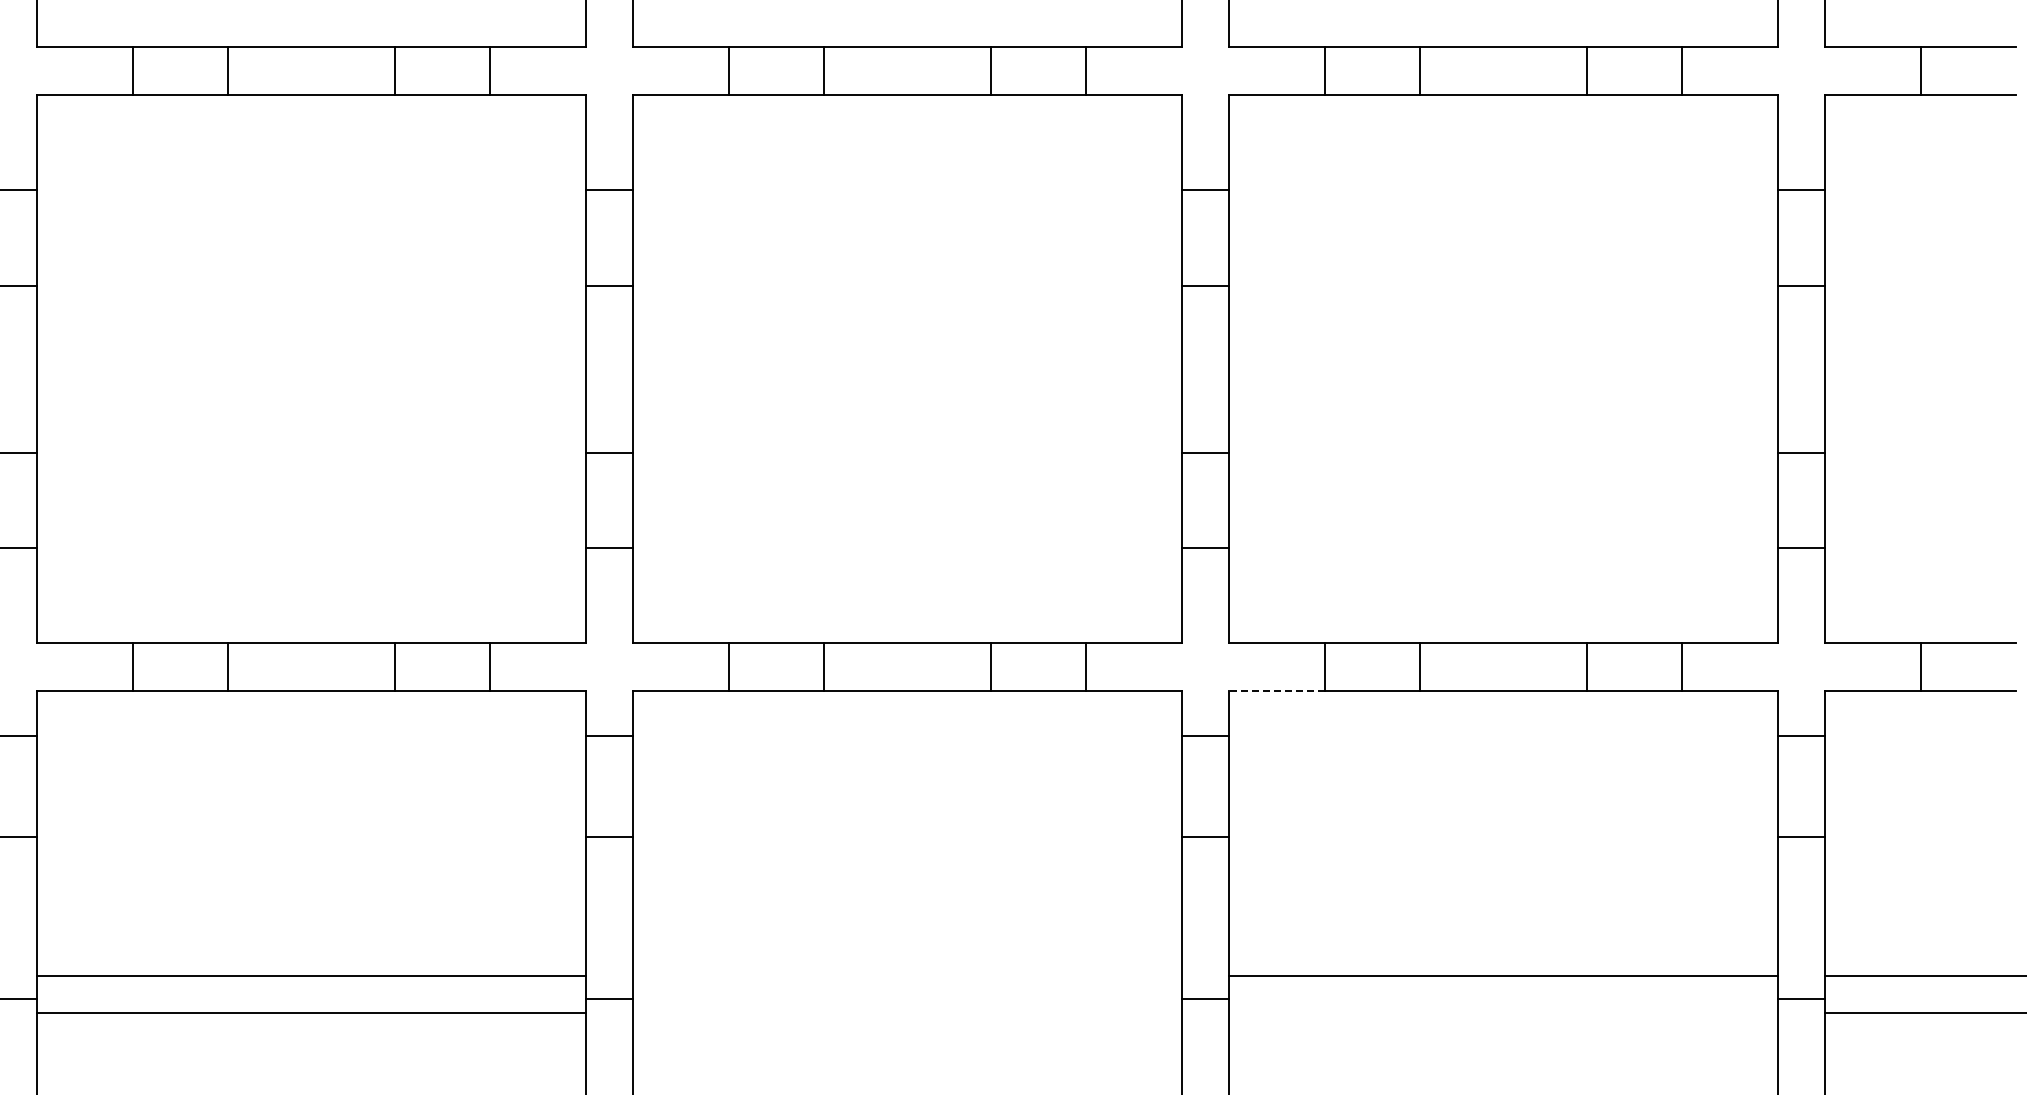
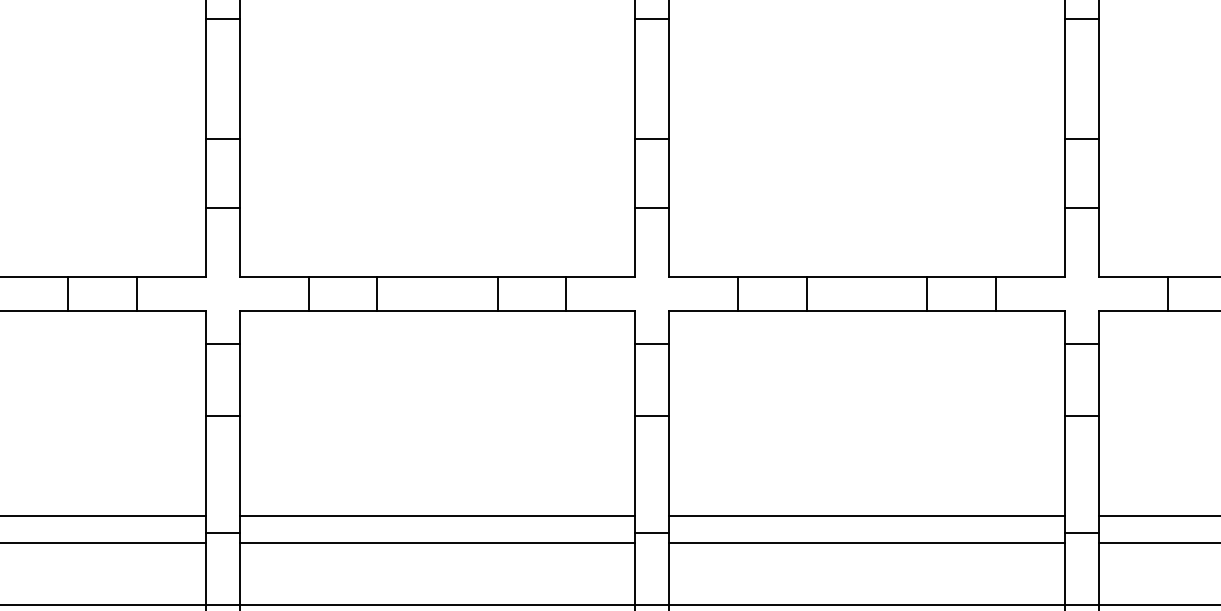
line: (1276, 691) -> (703, 311), dashed -> solid
line: (907, 975) -> (437, 516), added
line: (907, 1012) -> (437, 542), added
line: (1503, 1012) -> (867, 542), added

